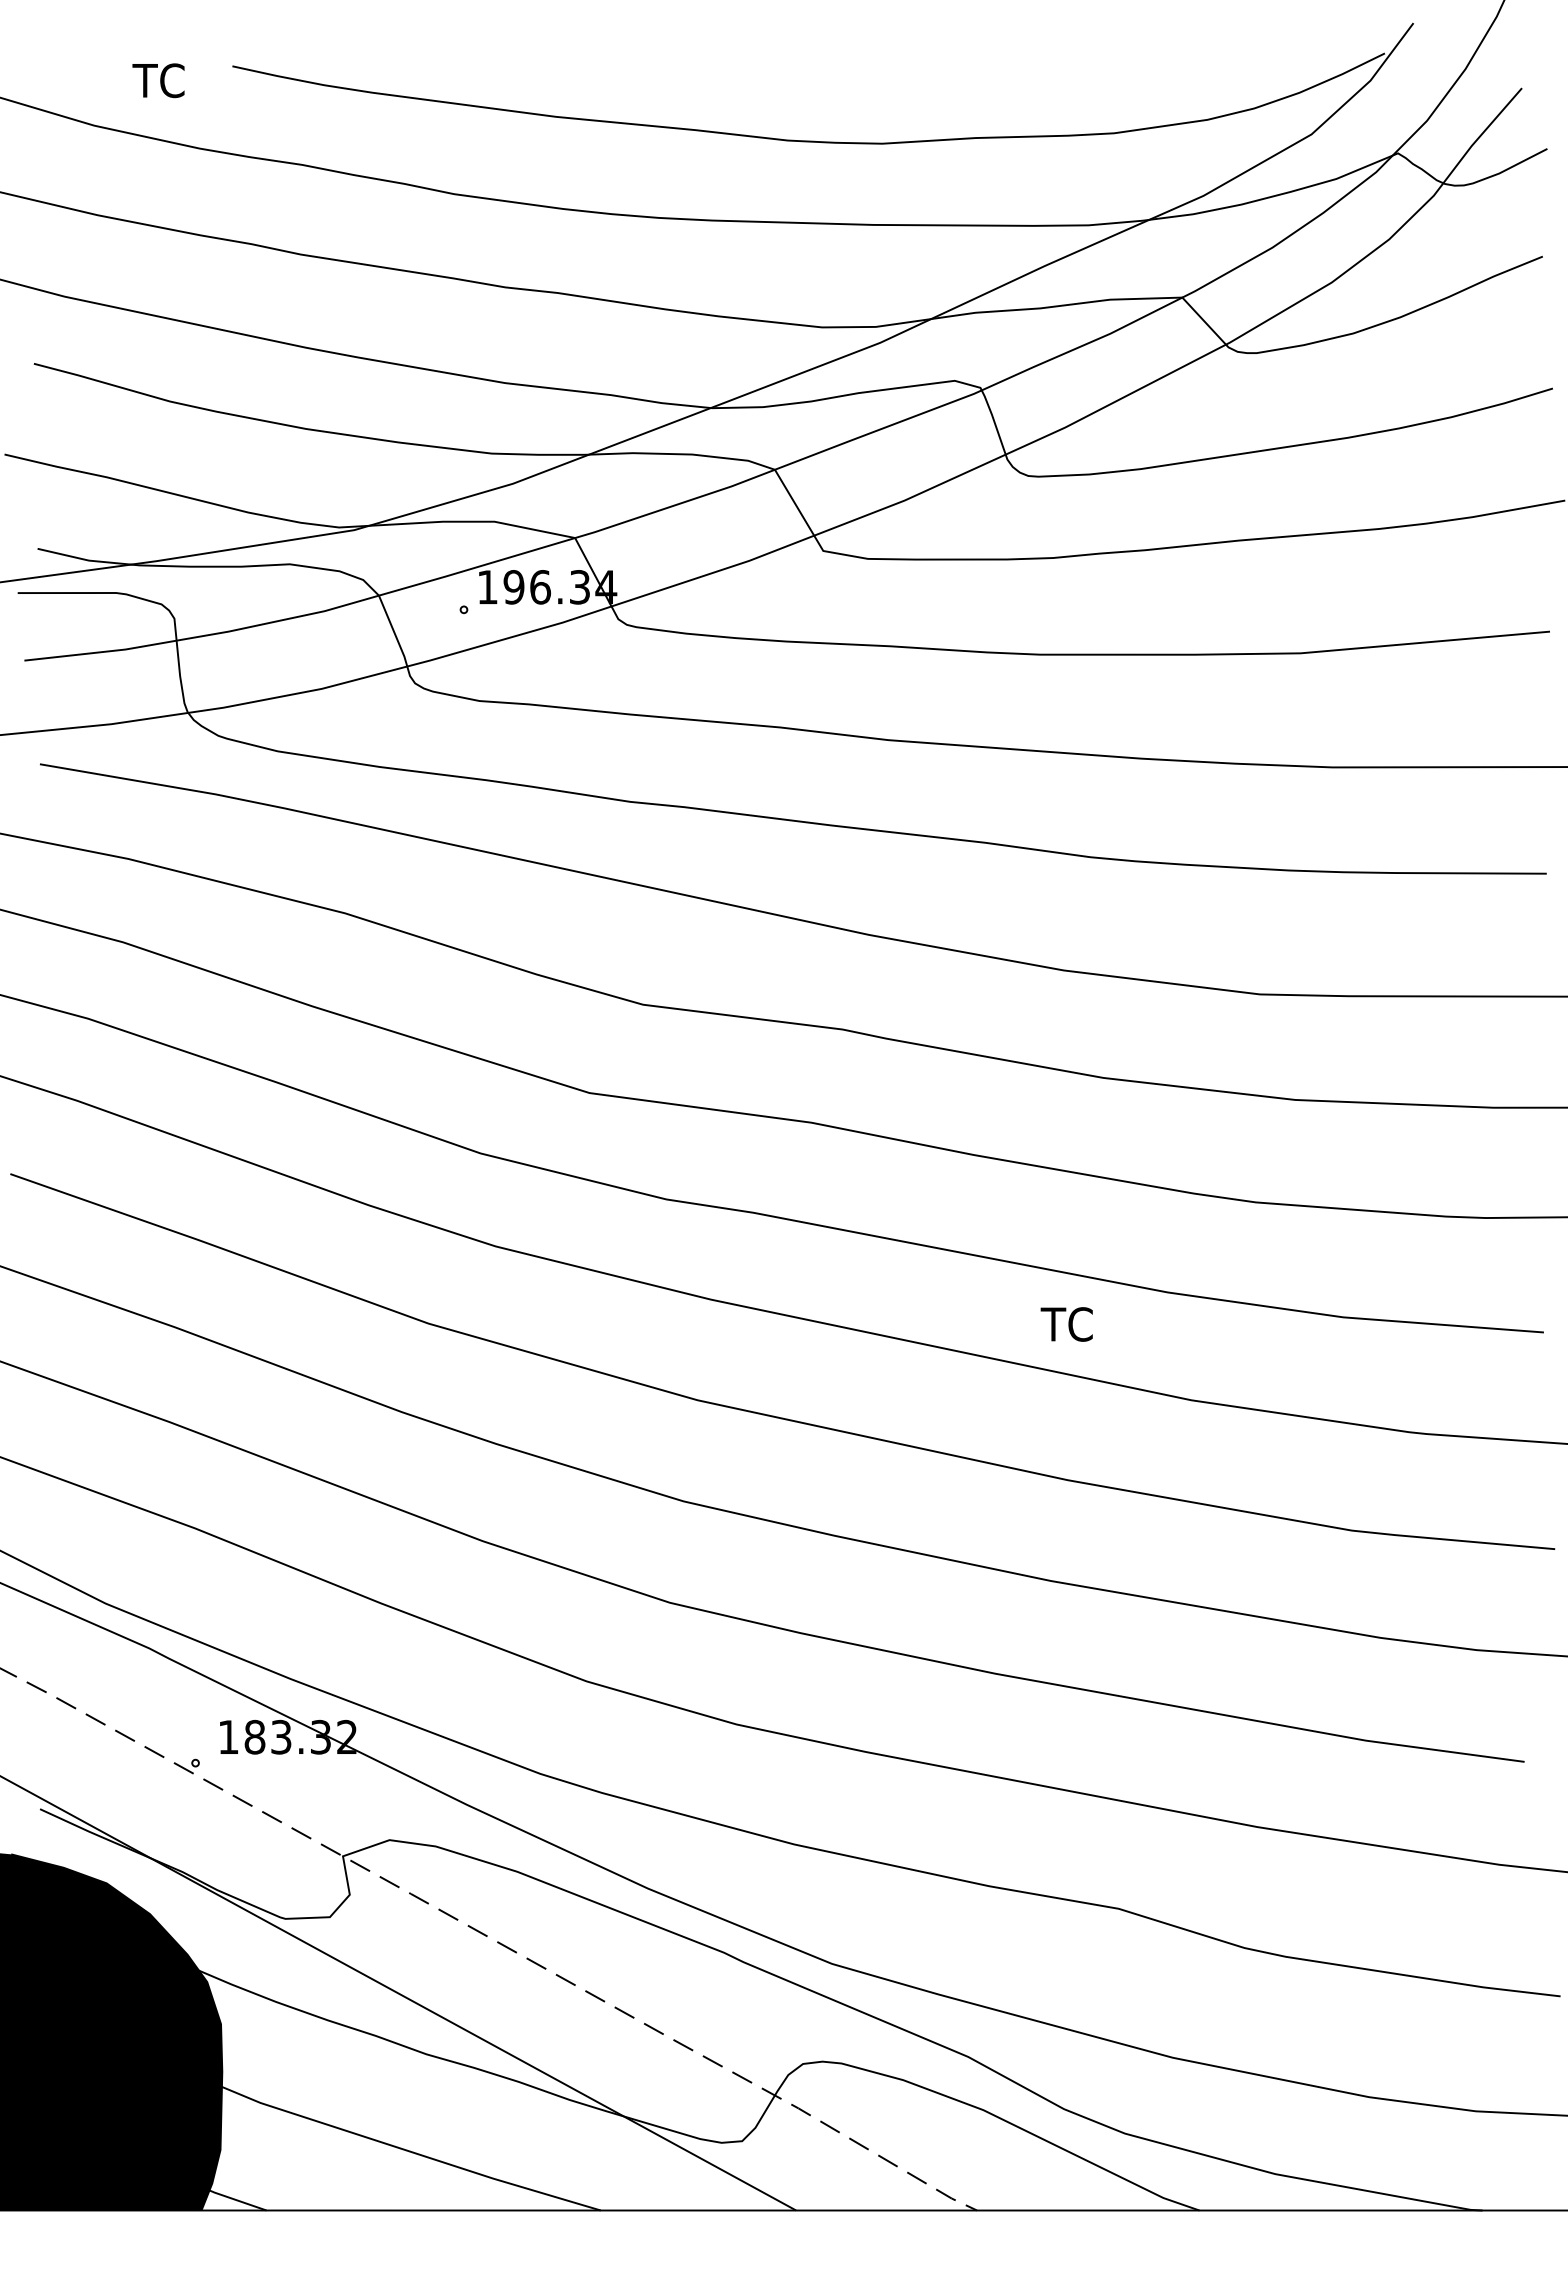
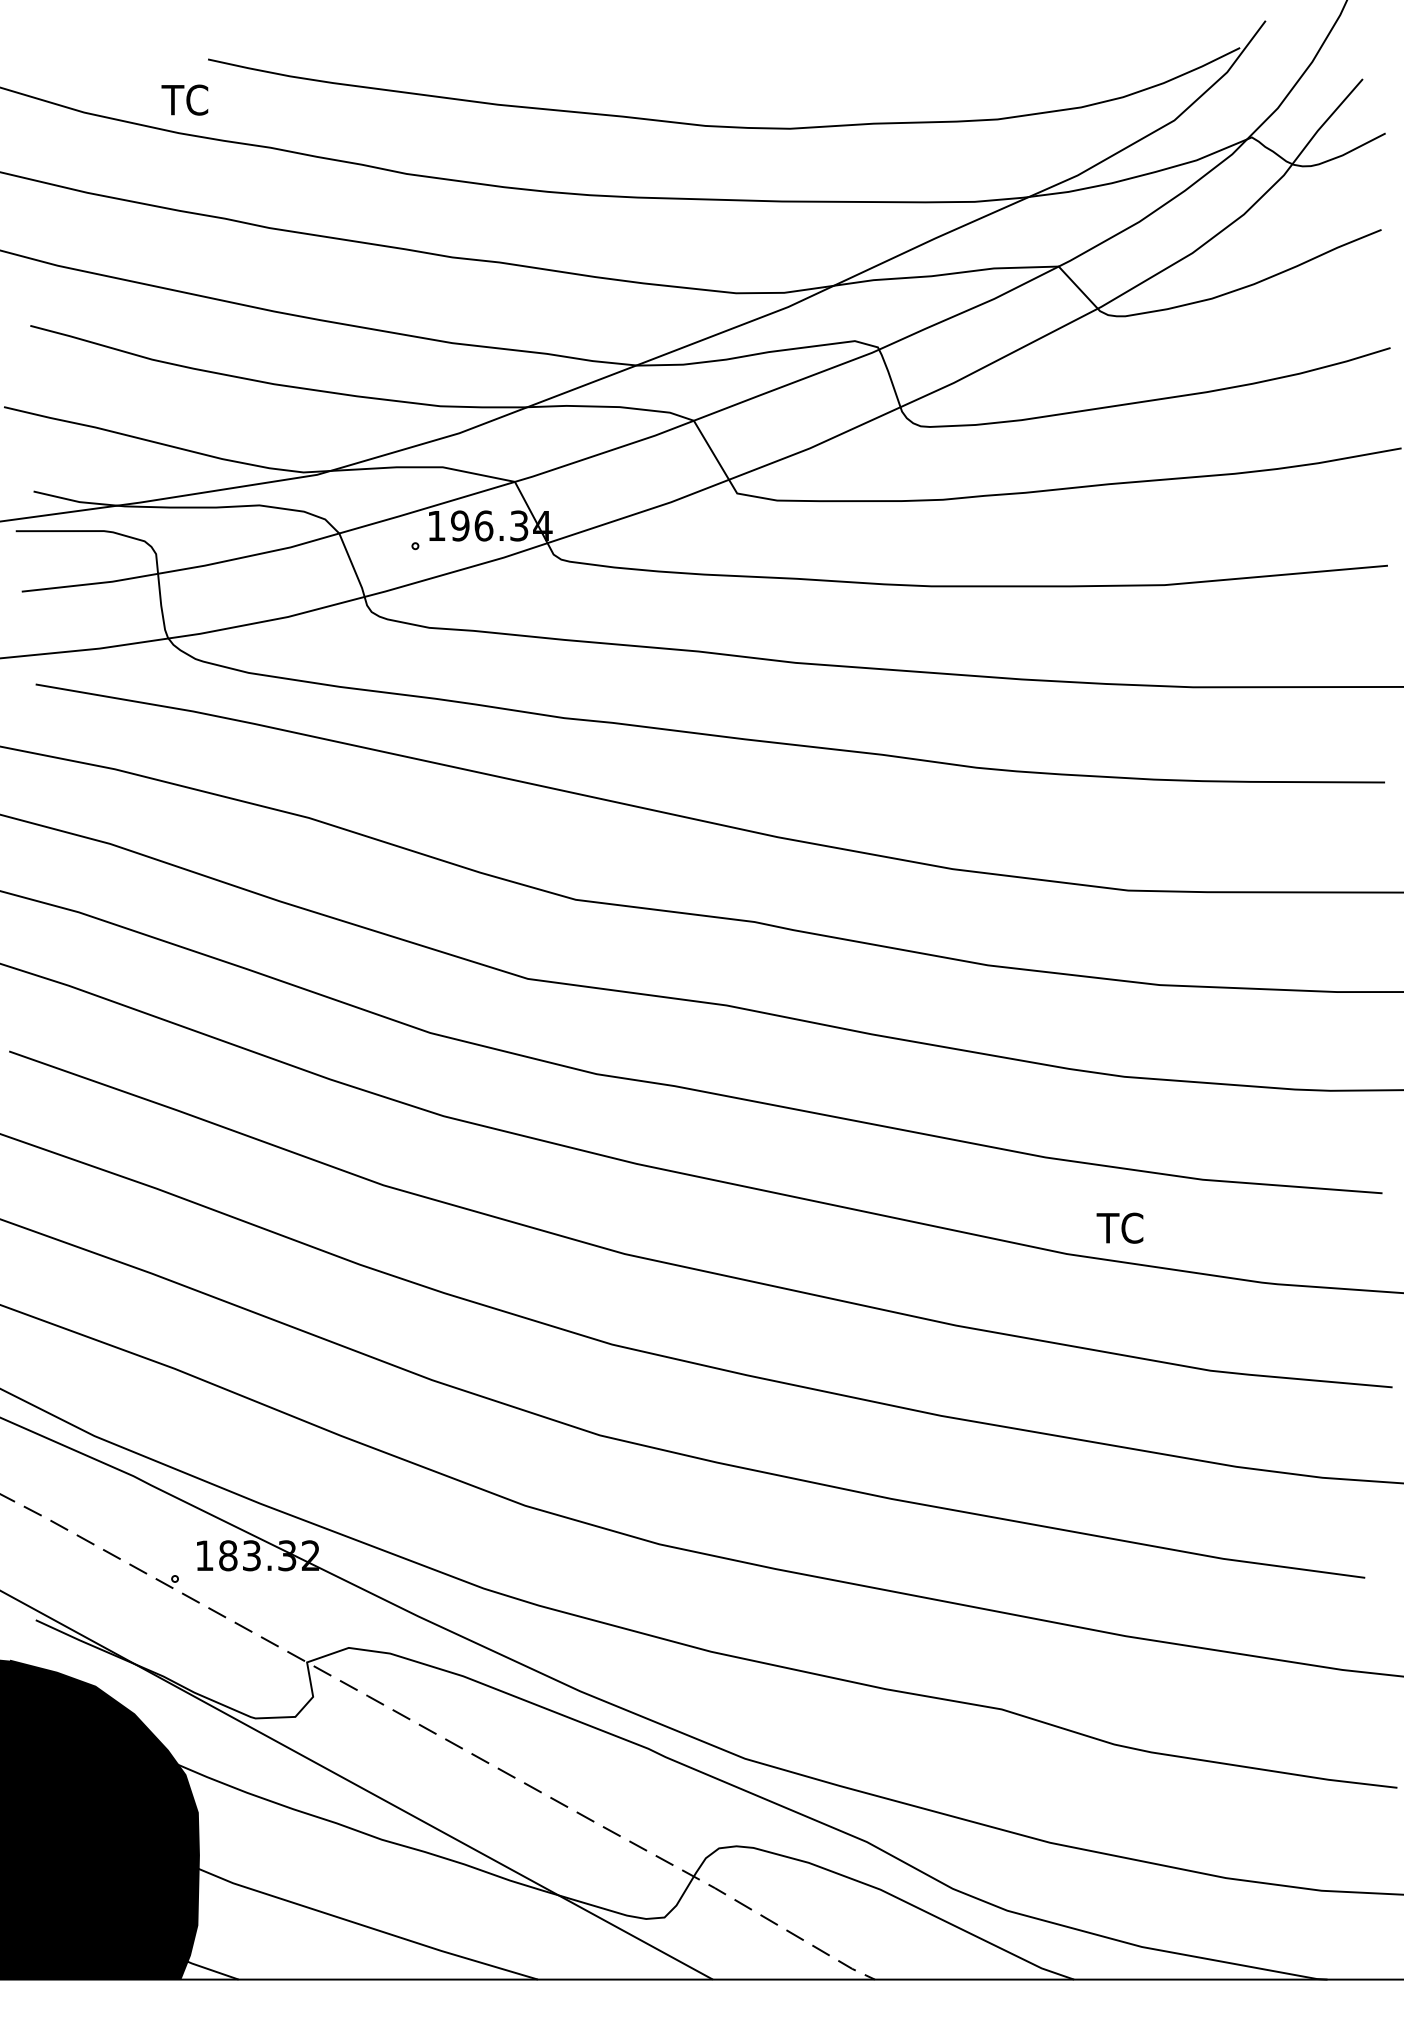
text: (158, 80) -> (184, 99), moved
text: (1066, 1324) -> (1119, 1228), moved

